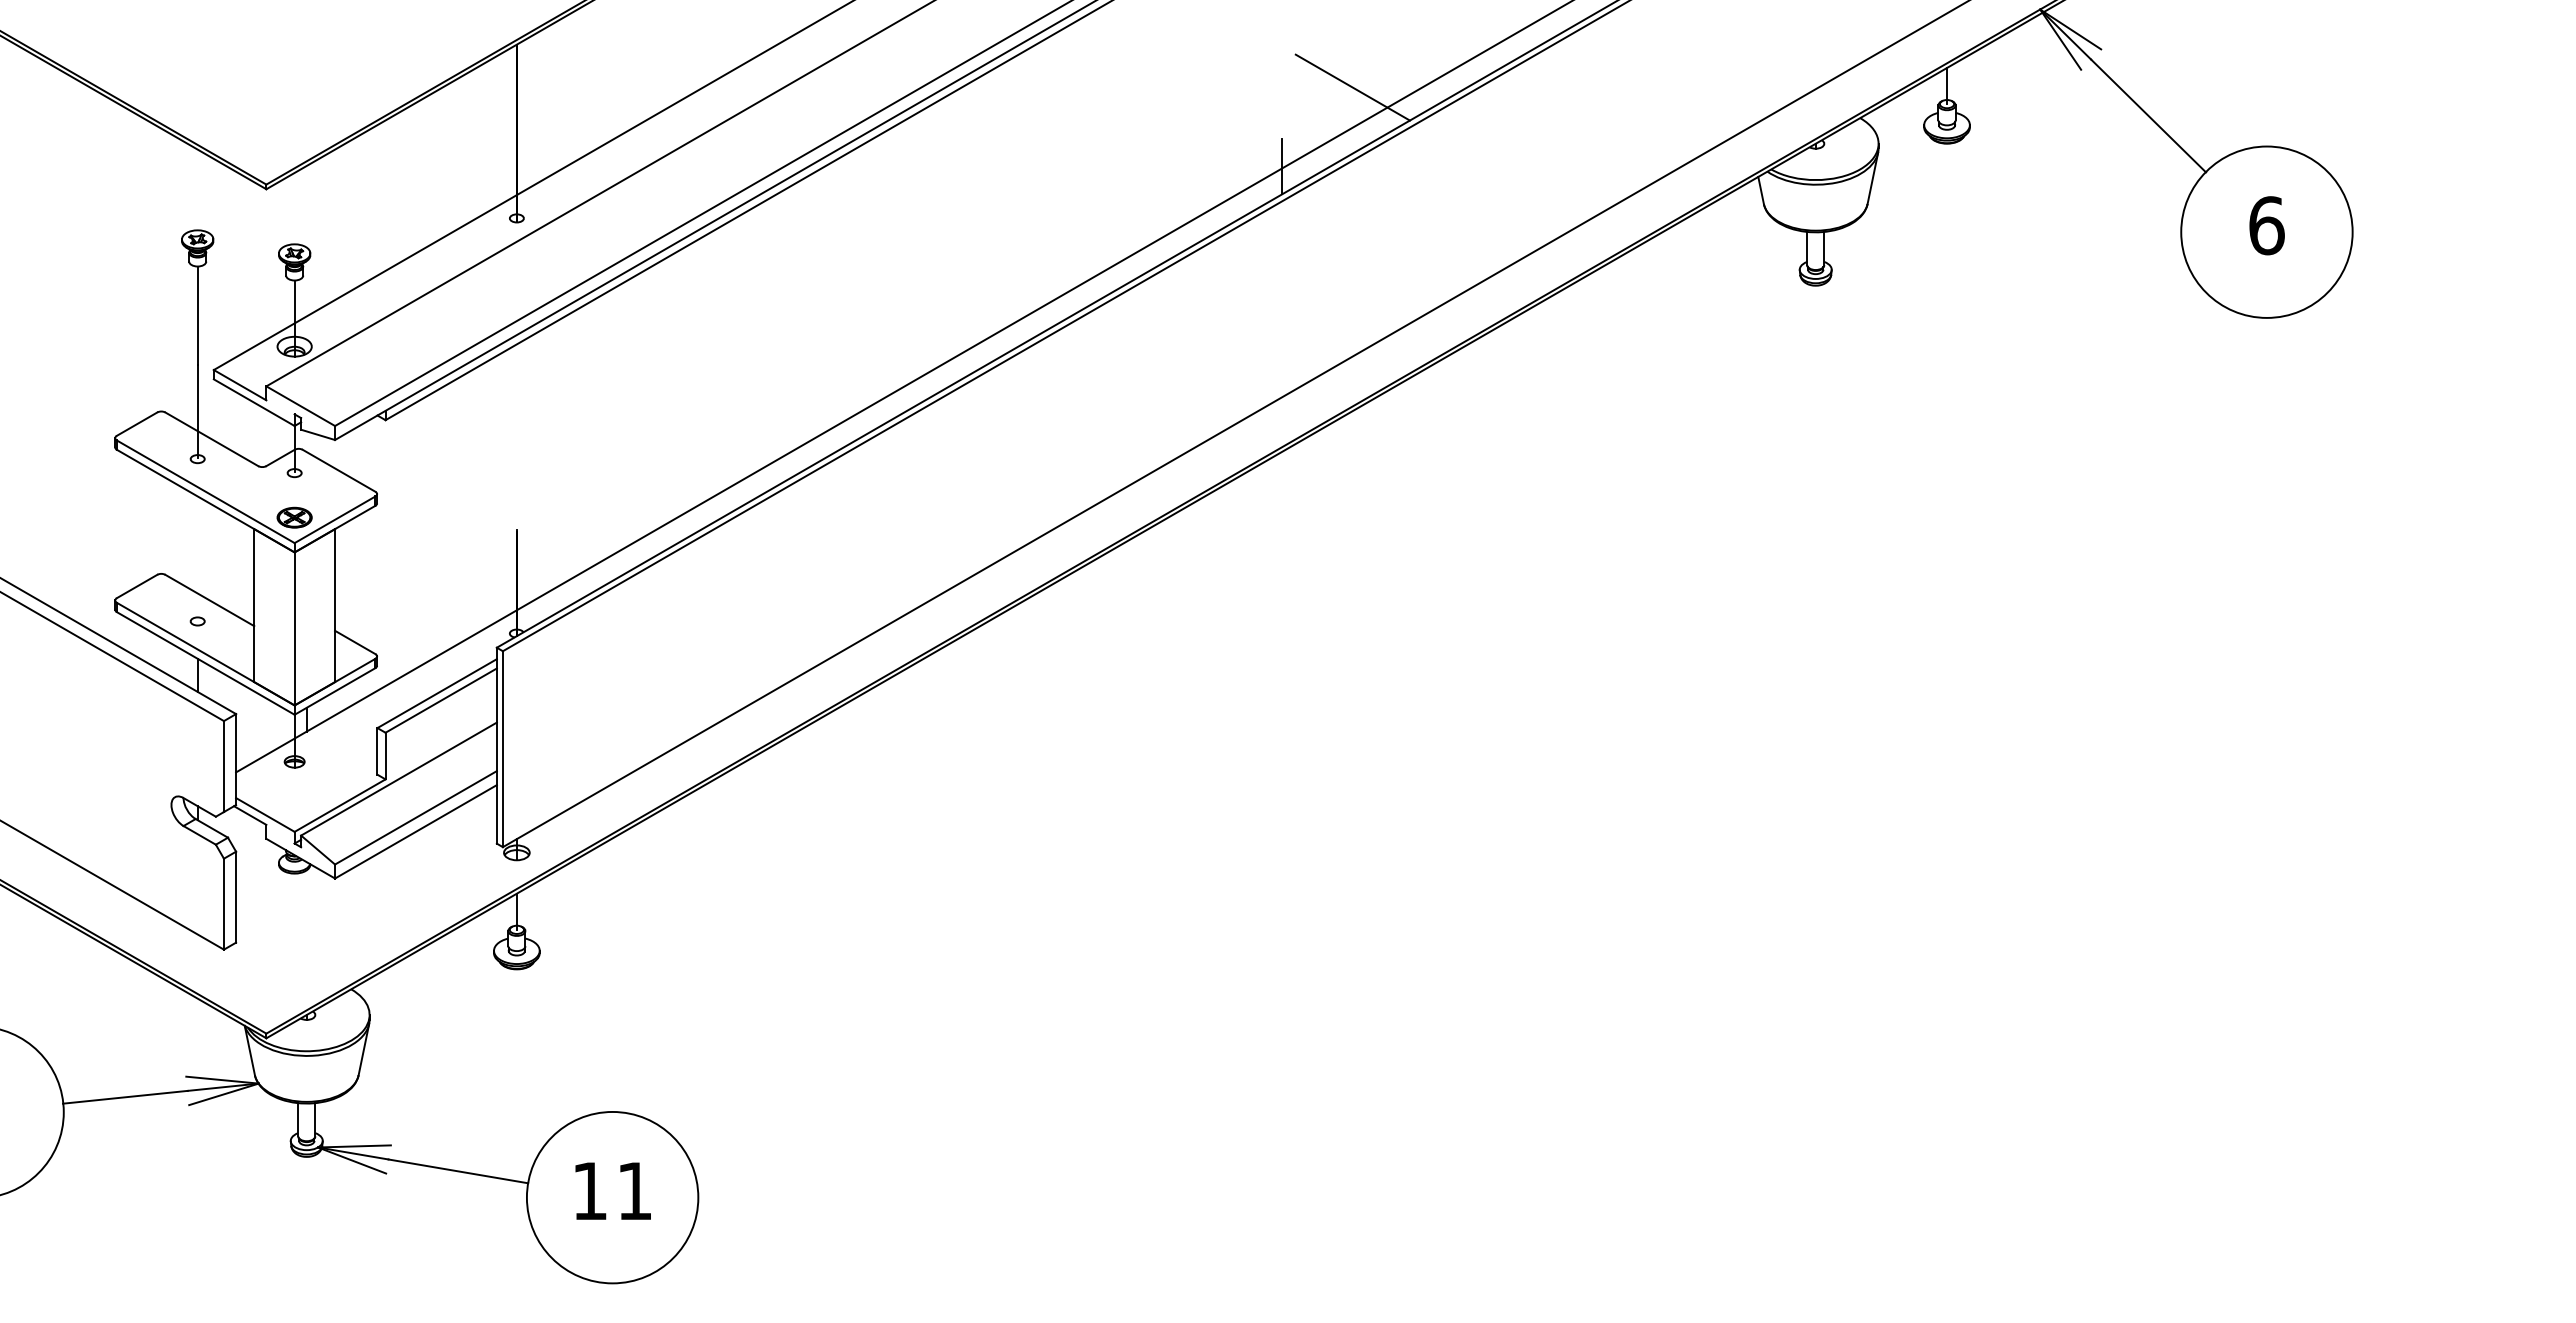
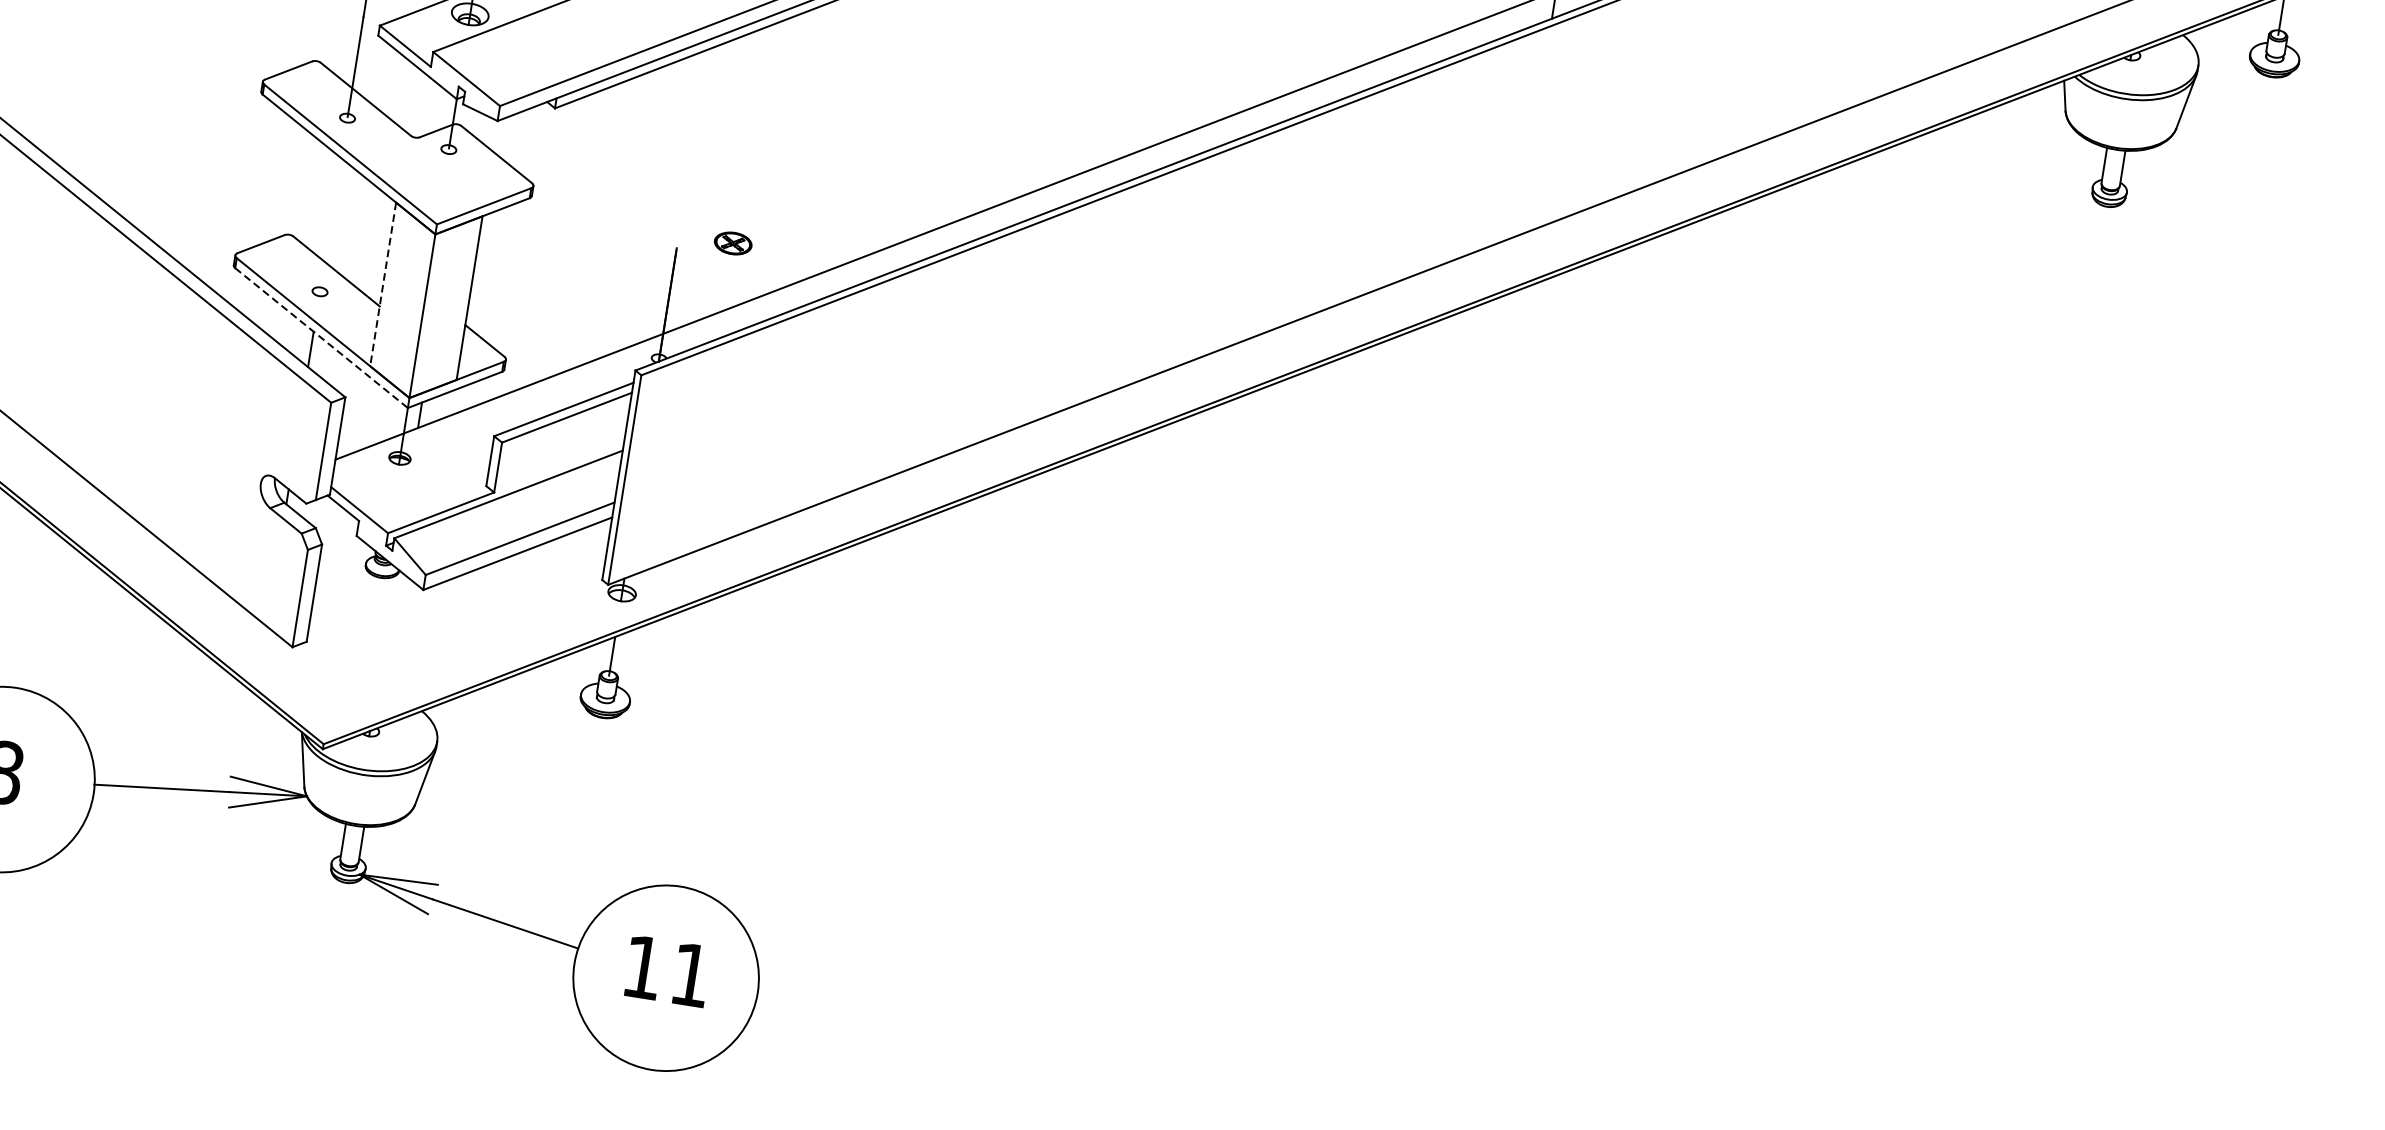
part: (294, 517) -> (733, 243), moved
line: (254, 605) -> (383, 284), solid -> dashed
line: (205, 663) -> (321, 338), solid -> dashed

